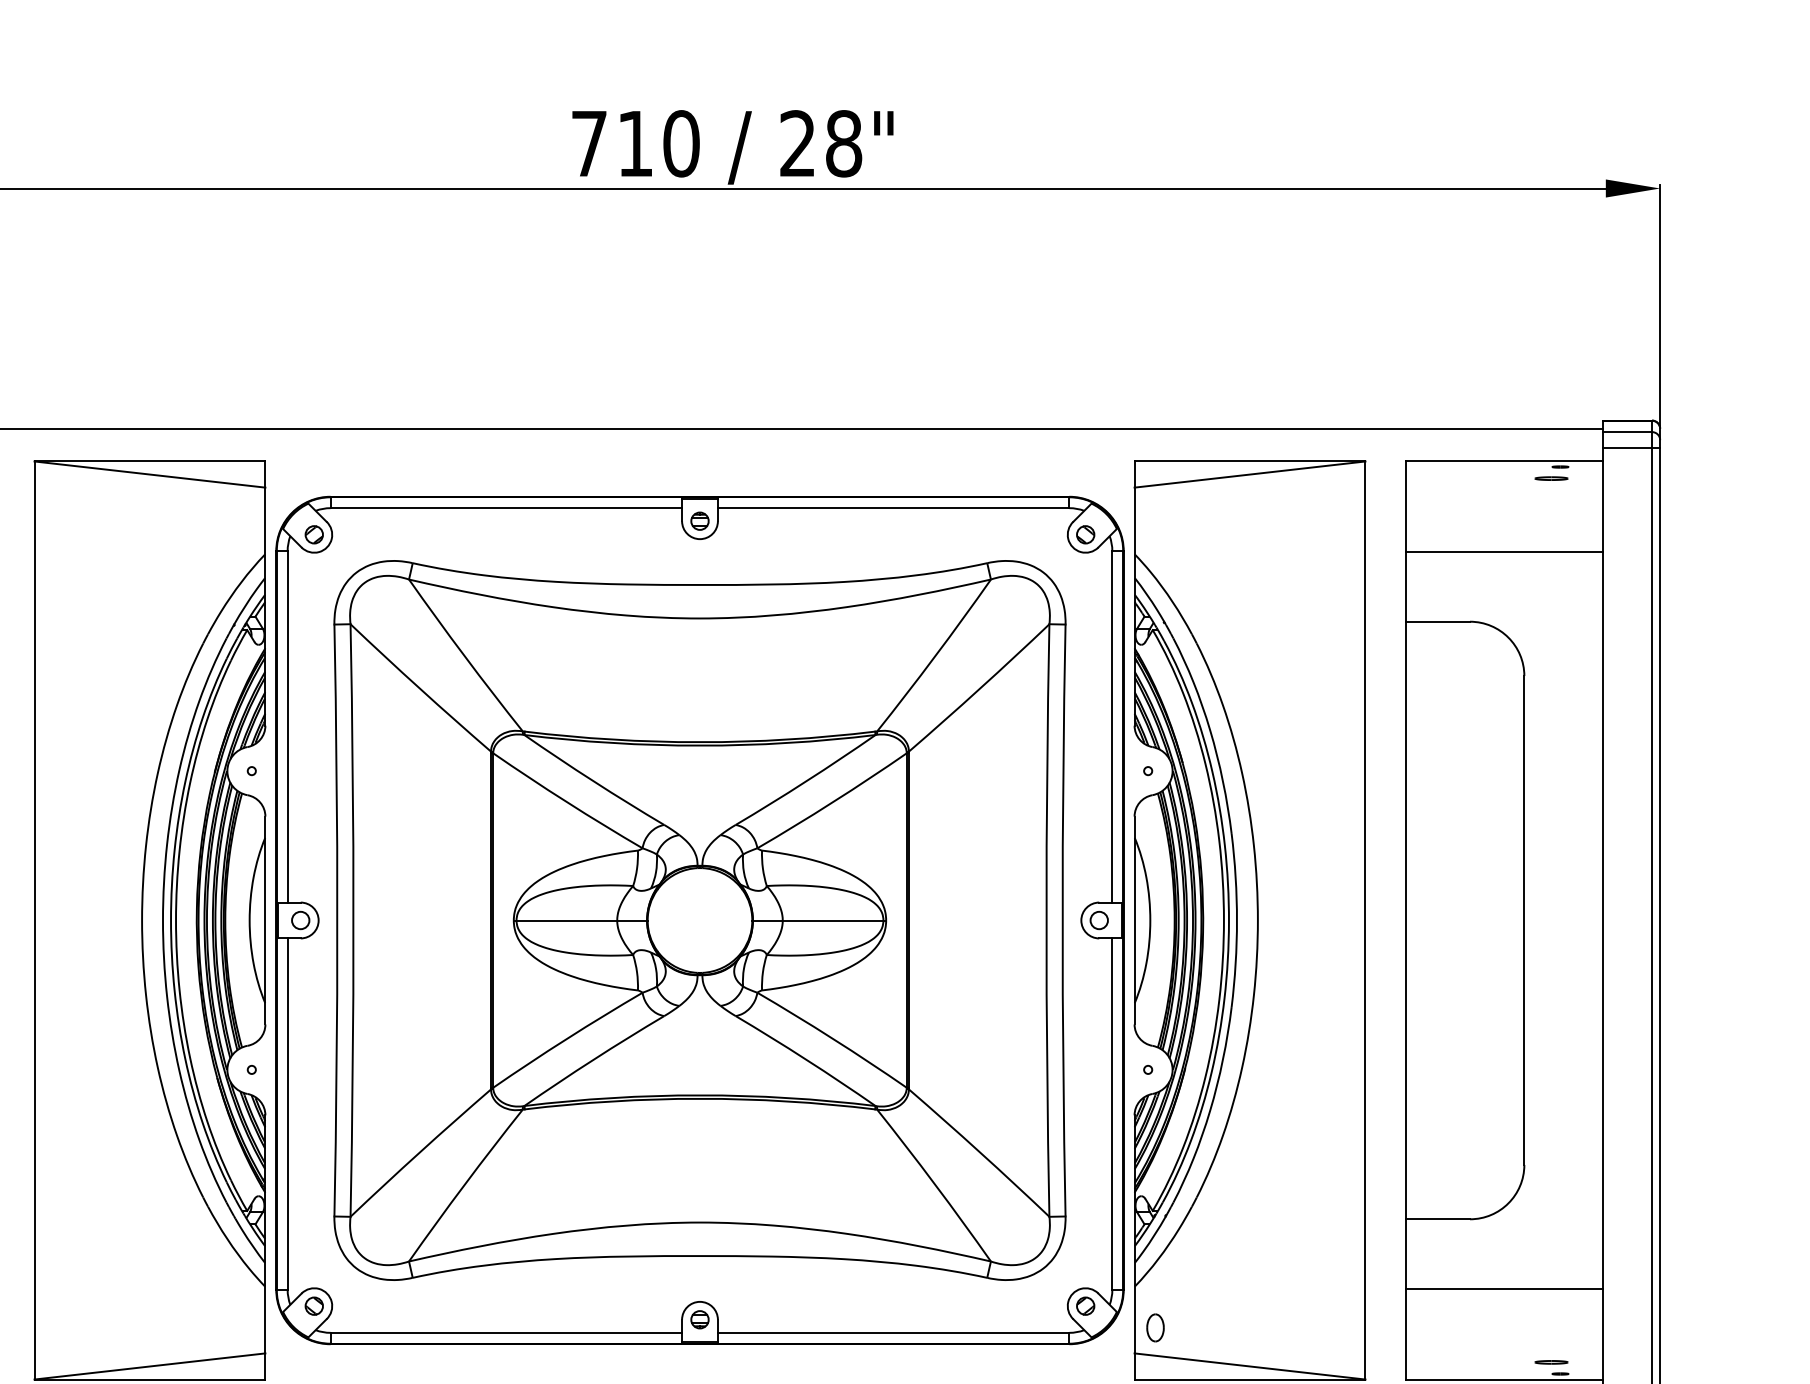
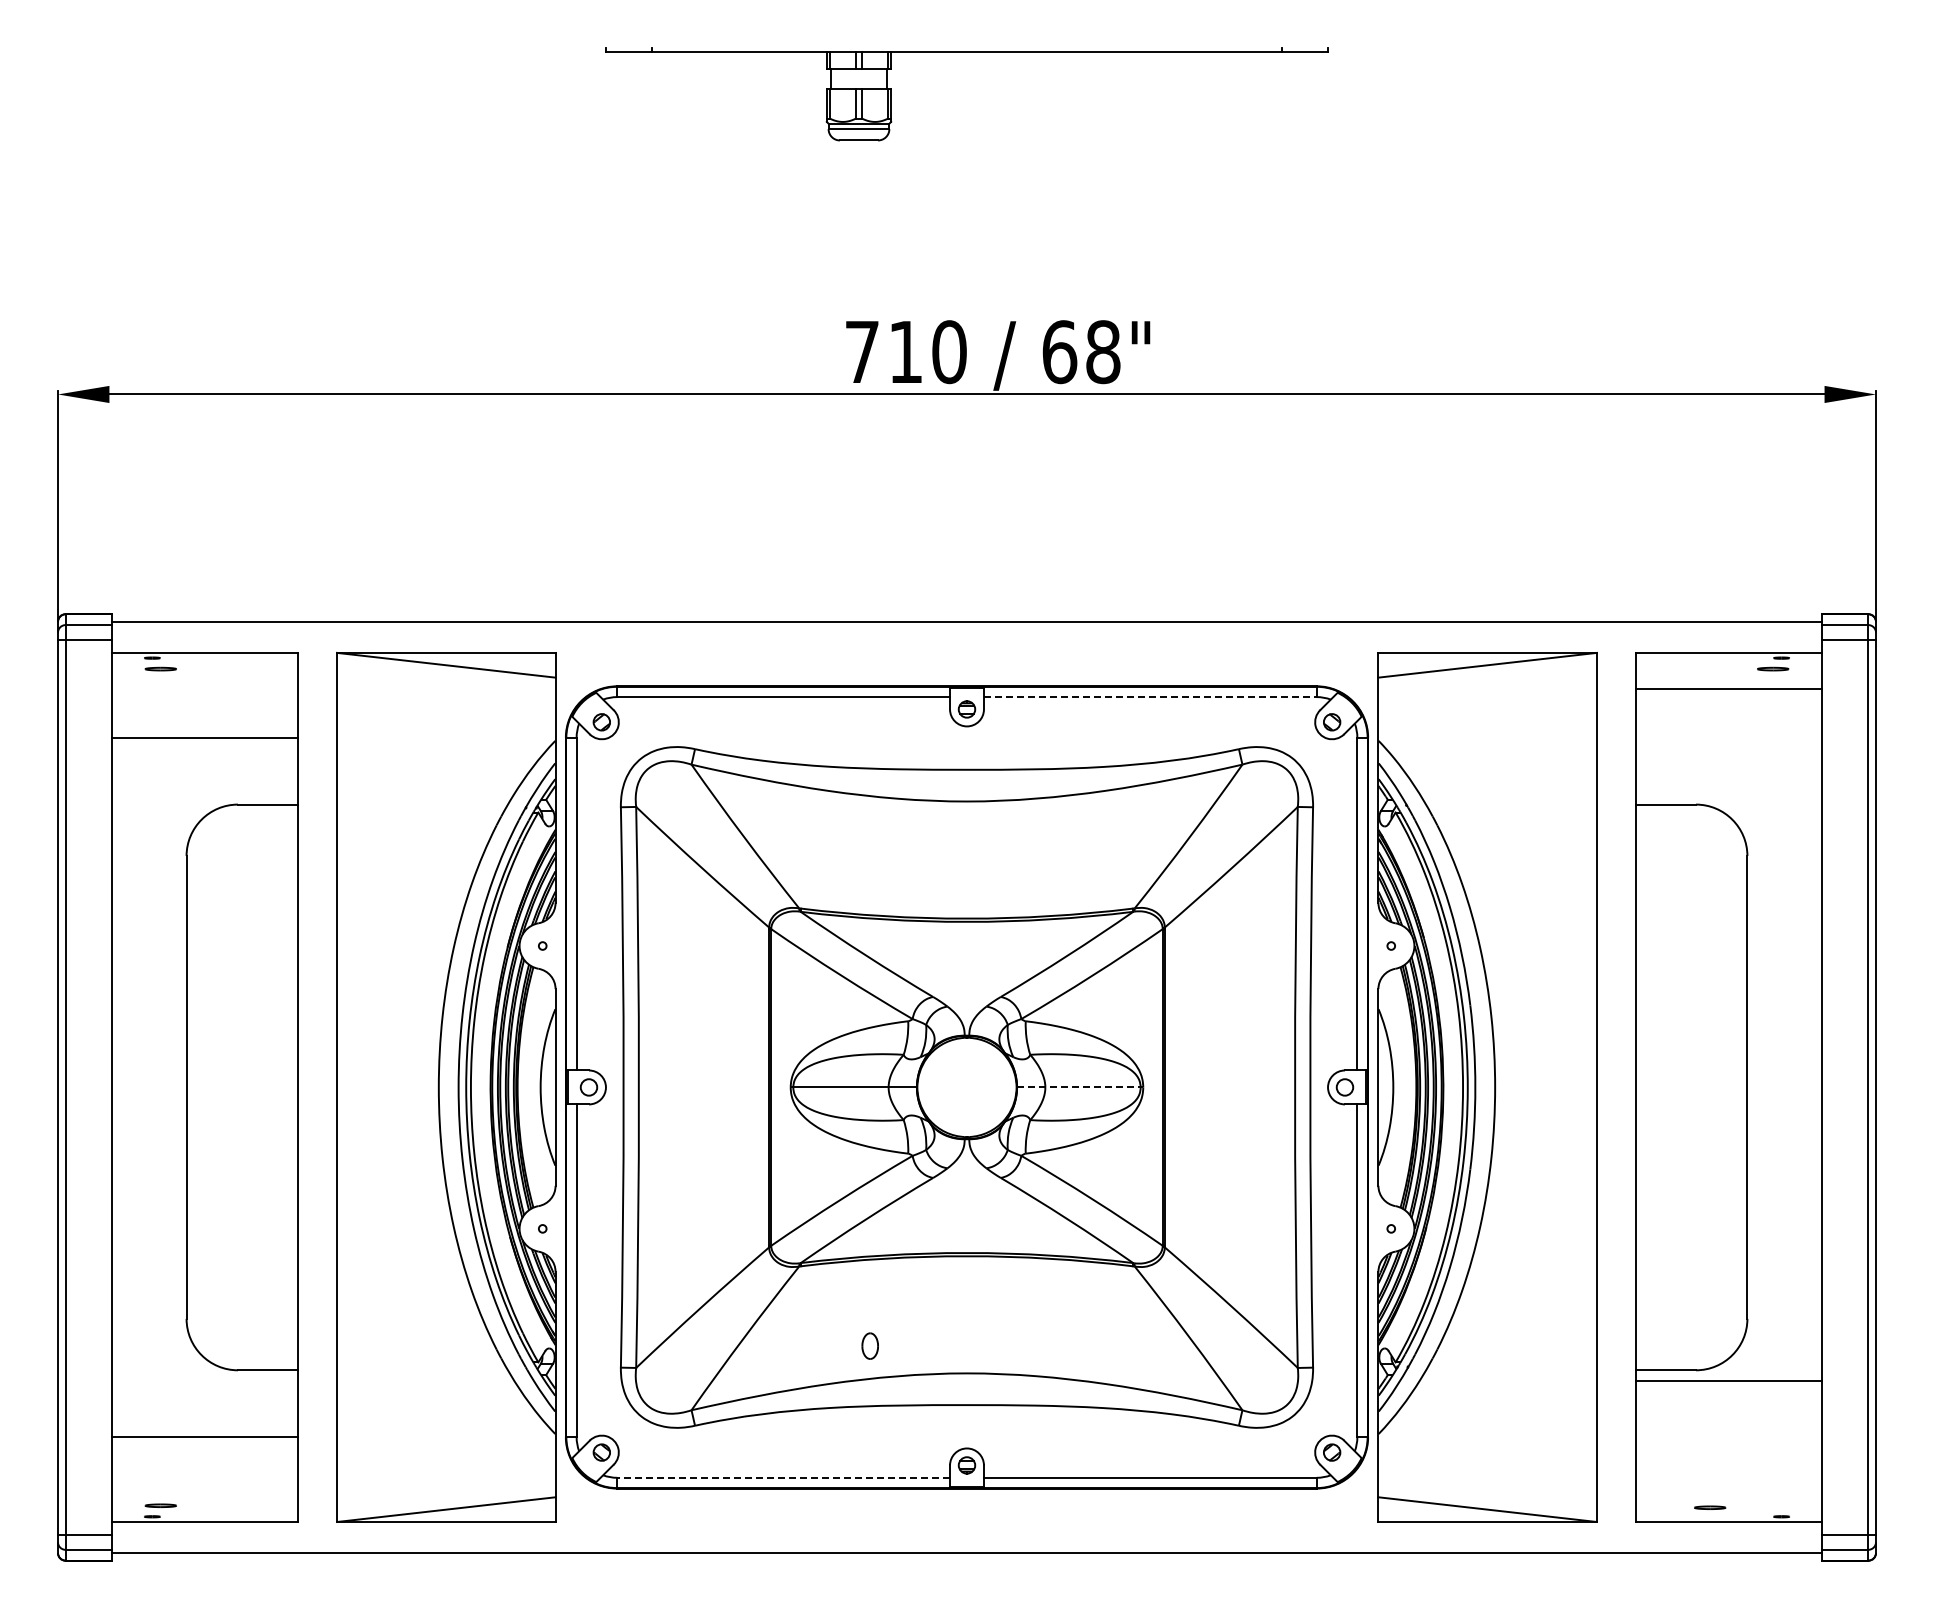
text: (797, 144) -> (1059, 352), 28" -> 68"
line: (893, 508) -> (1150, 697), solid -> dashed
line: (1504, 551) -> (1728, 689), moved
line: (819, 920) -> (1080, 1087), solid -> dashed
line: (1504, 1289) -> (1728, 1380), moved
part: (1154, 1327) -> (869, 1345), moved
line: (506, 1332) -> (783, 1477), solid -> dashed
line: (1551, 1362) -> (1710, 1507), moved

